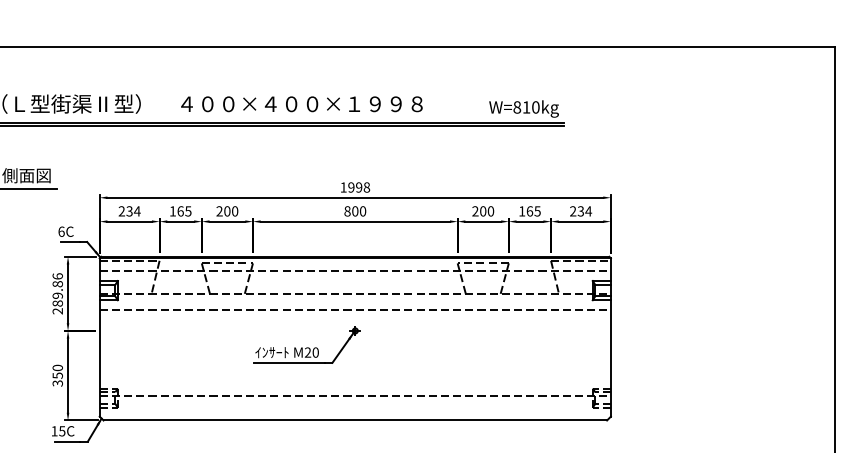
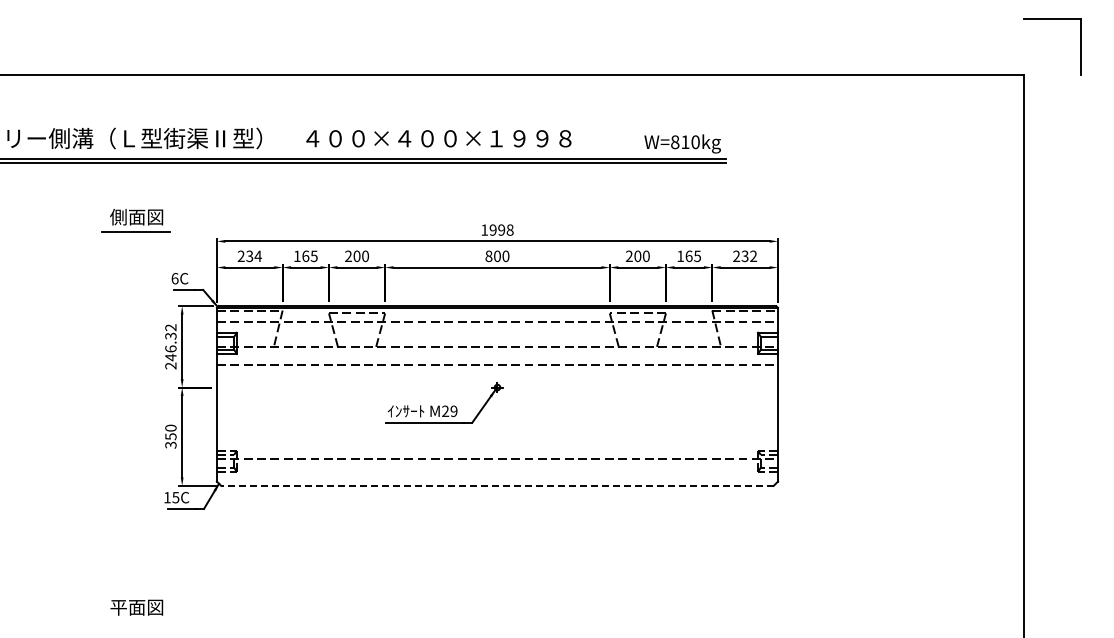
text: (588, 210) -> (753, 255), 234 -> 232
text: (57, 289) -> (170, 342), 289.86 -> 246.32
text: (315, 351) -> (453, 410), M20 -> M29
line: (354, 420) -> (496, 485), solid -> dashed

